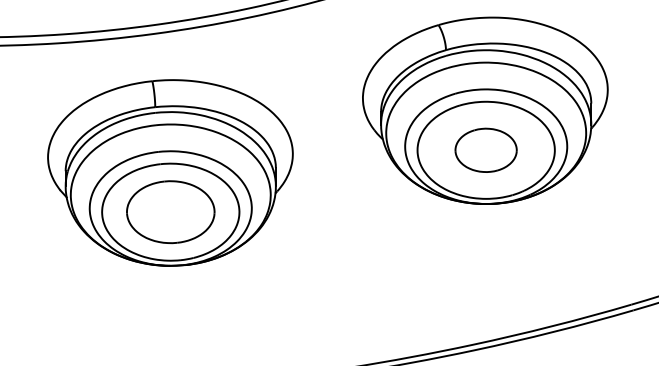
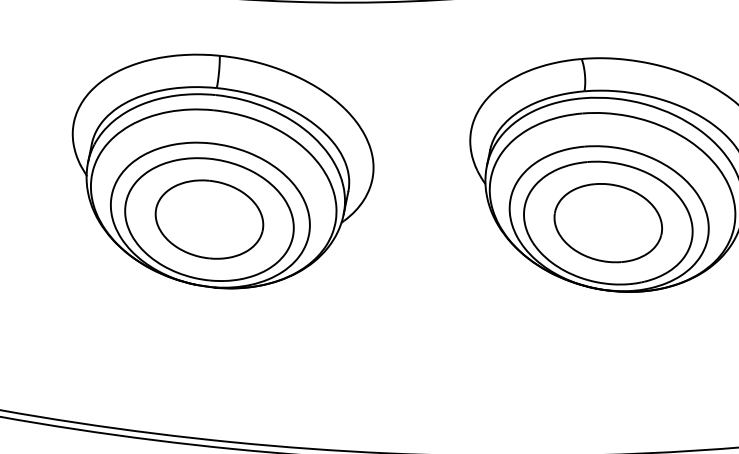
part: (485, 150) -> (607, 223), size x1.43

